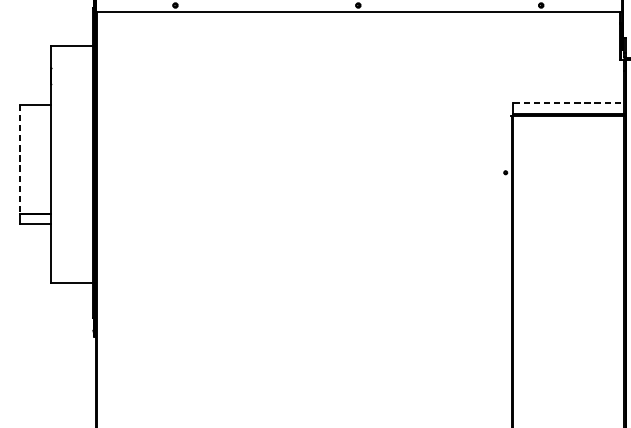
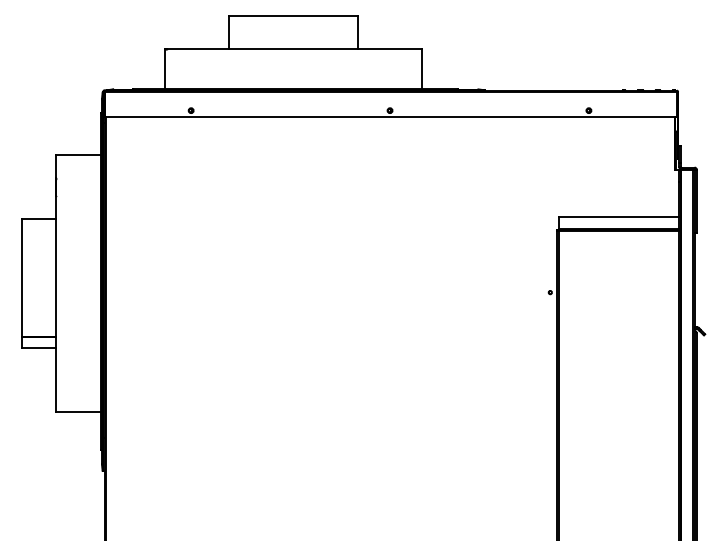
line: (569, 102) -> (619, 216), dashed -> solid
line: (19, 159) -> (21, 278), dashed -> solid

